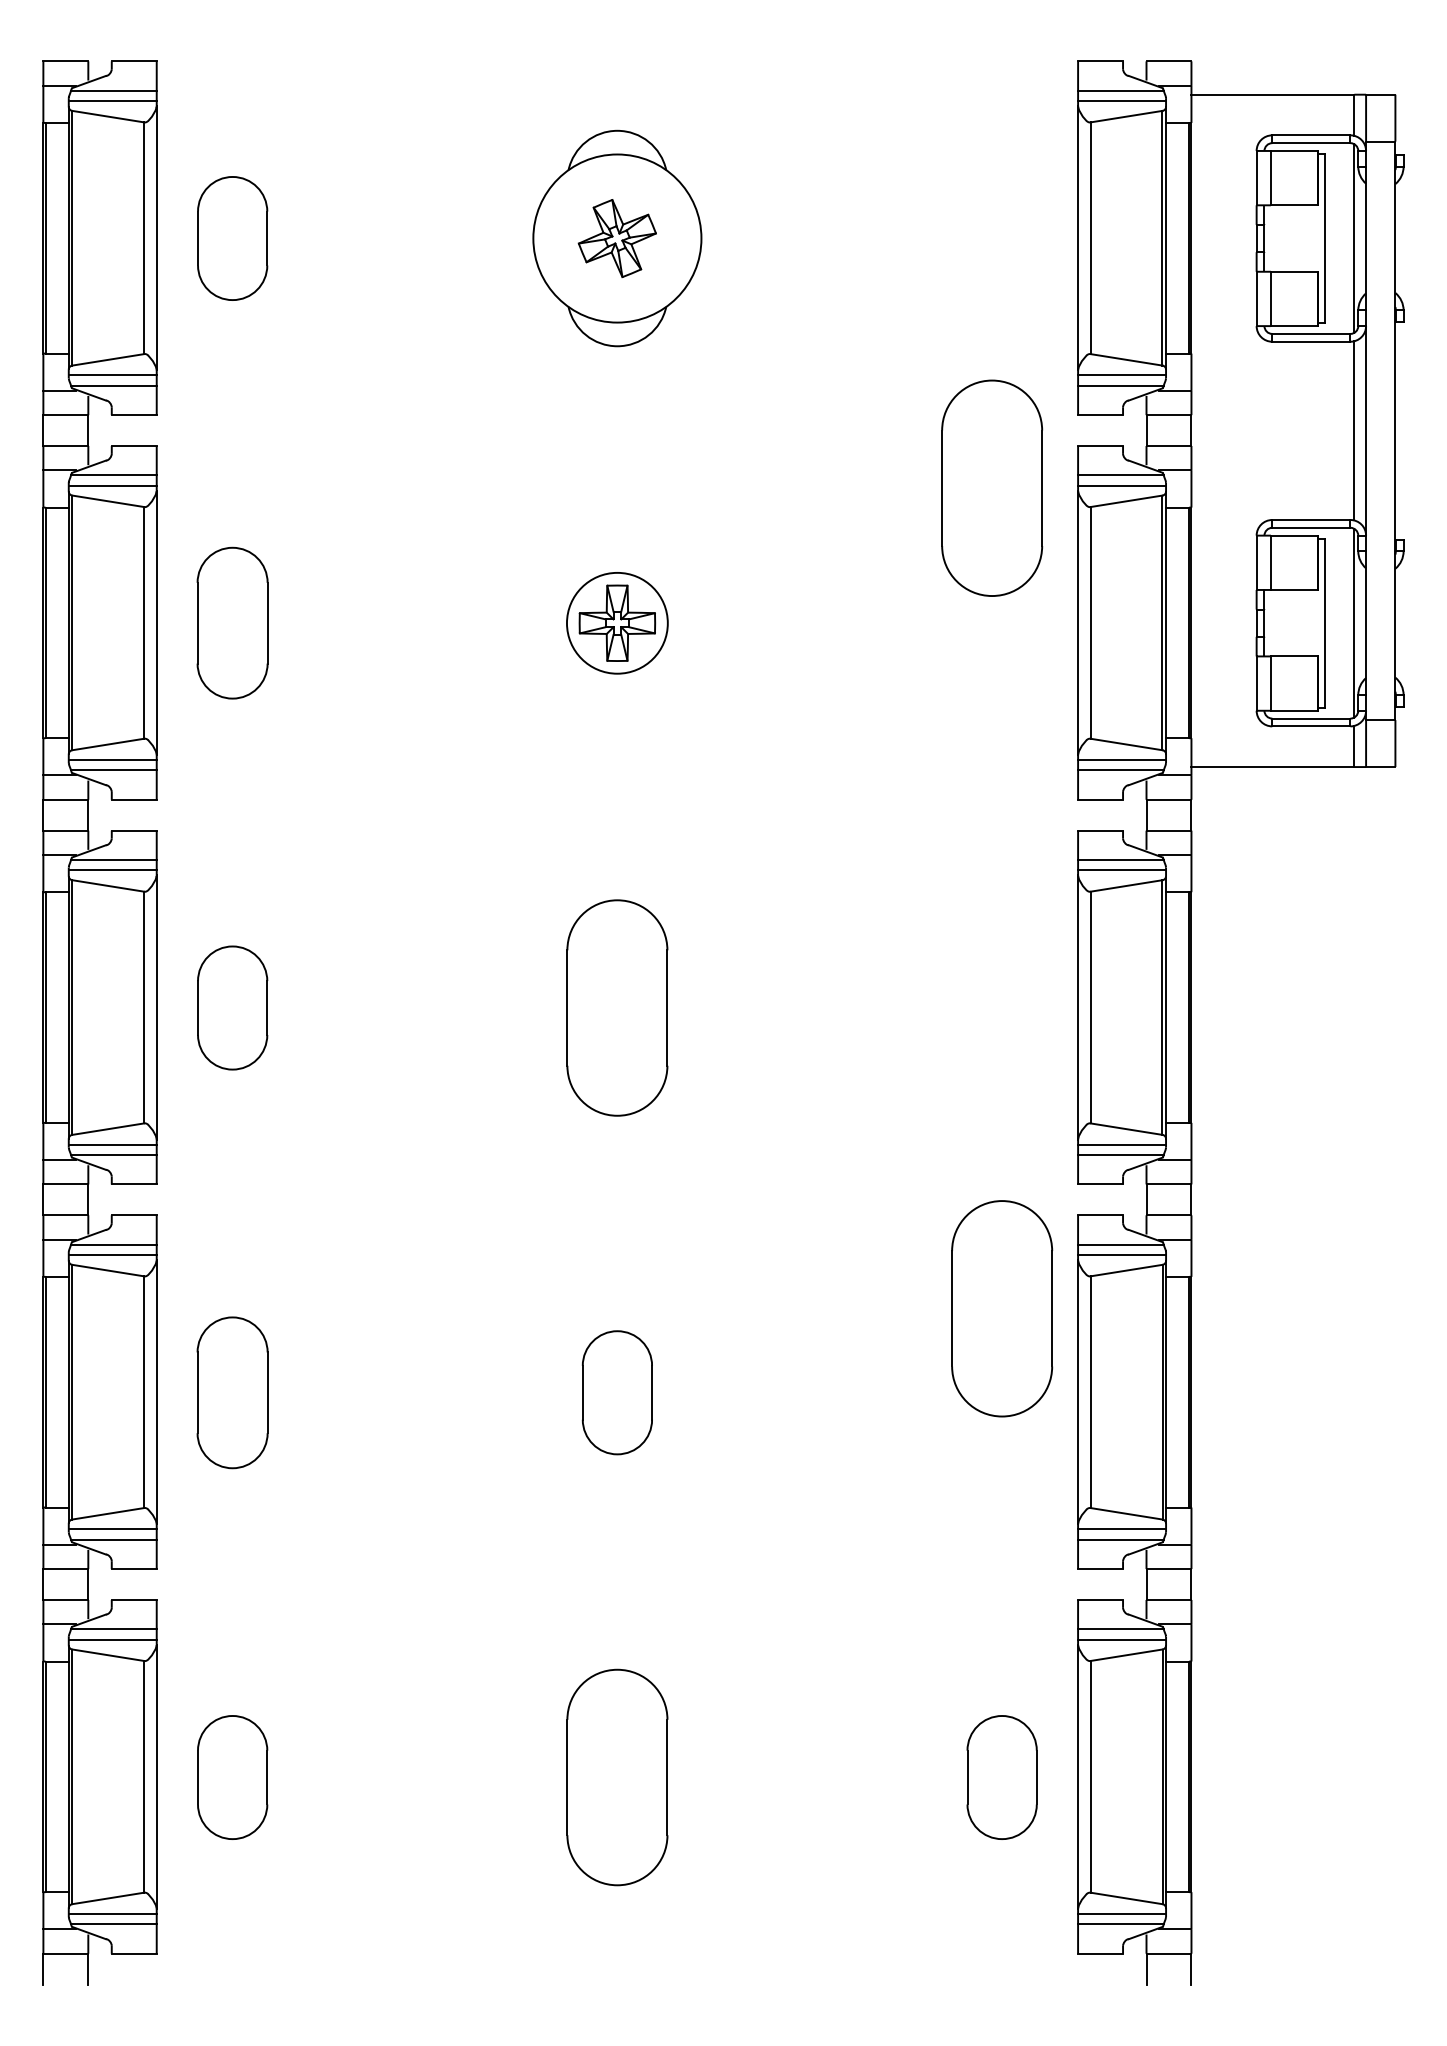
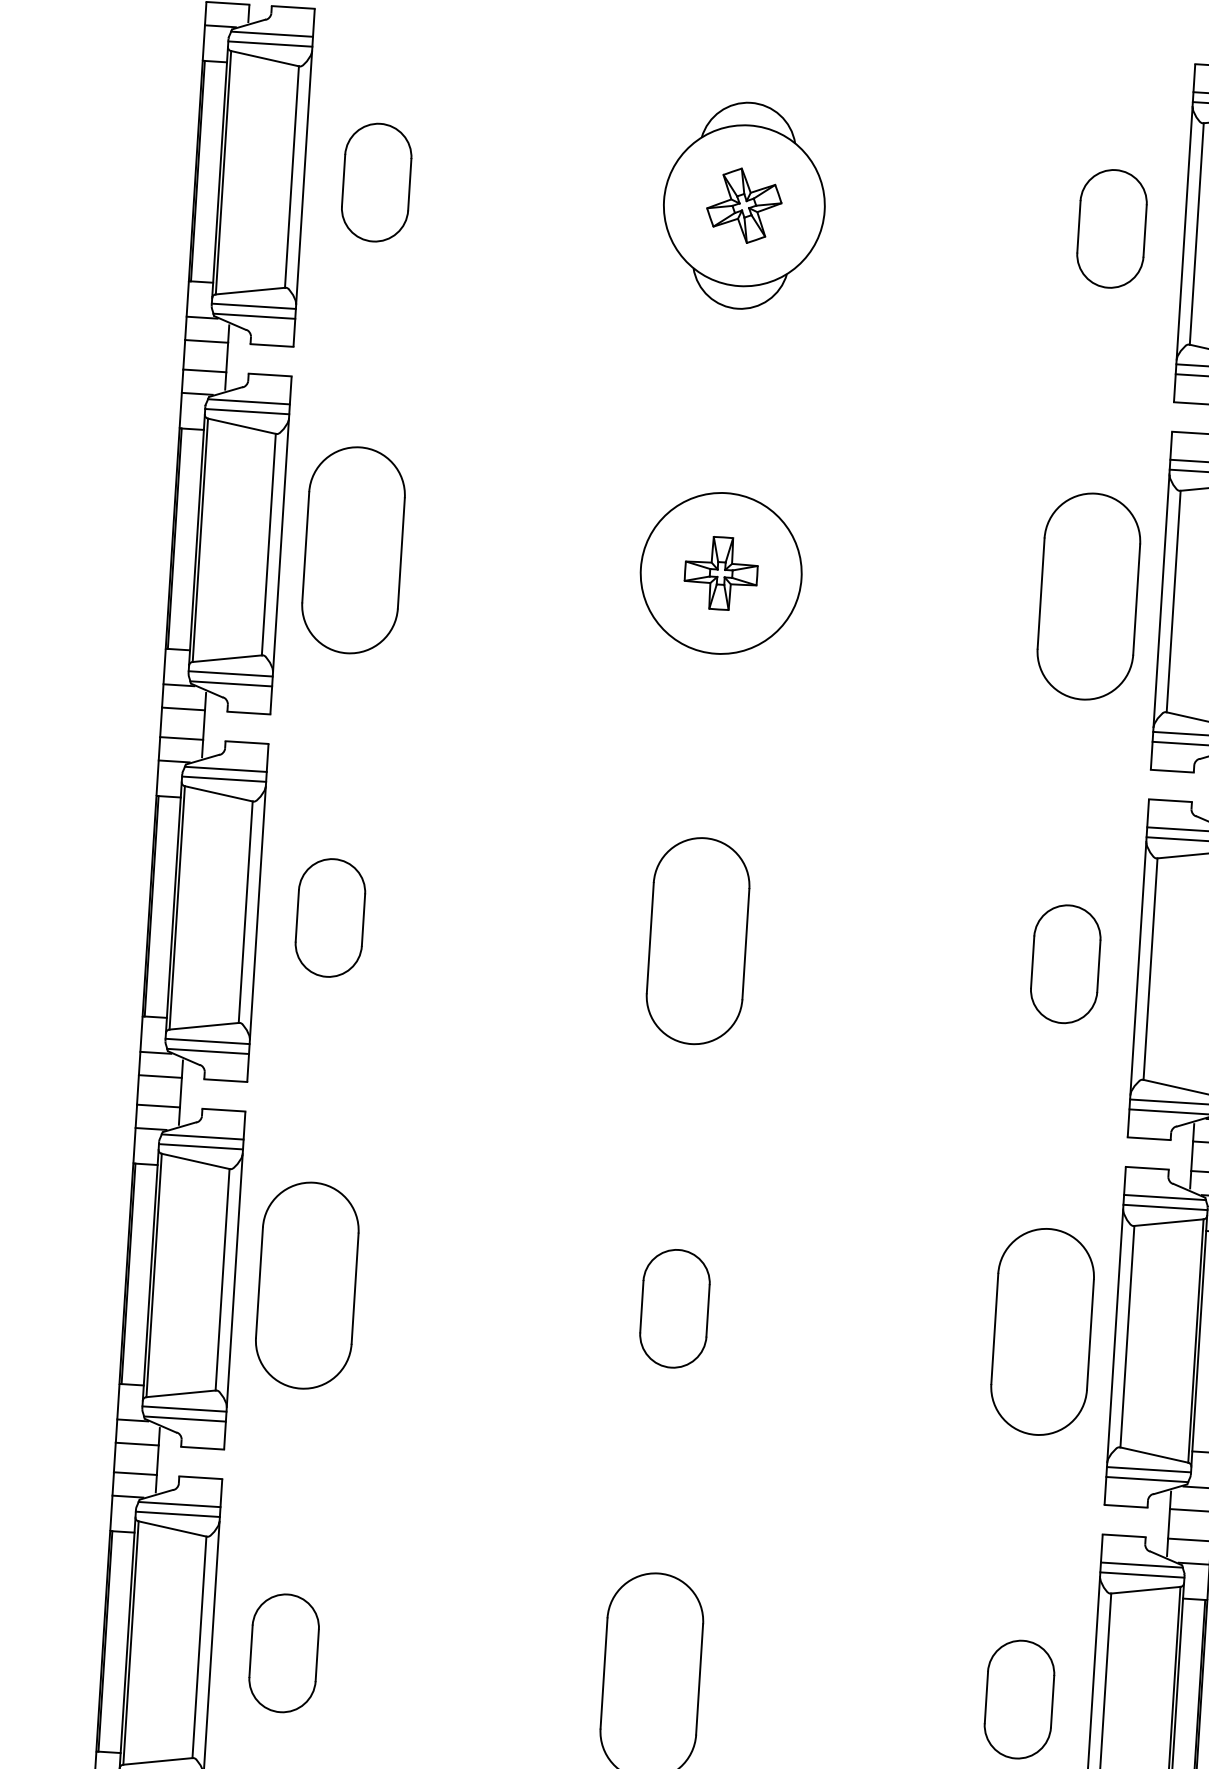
part: (1001, 238) -> (1111, 228), added
part: (992, 487) -> (1089, 595), moved
part: (232, 622) -> (353, 549), size x1.43
circle: (617, 623) -> (721, 573), size x1.67
part: (1001, 1007) -> (1065, 963), added
part: (1002, 1308) -> (1042, 1331), moved
part: (232, 1392) -> (307, 1285), size x1.43

